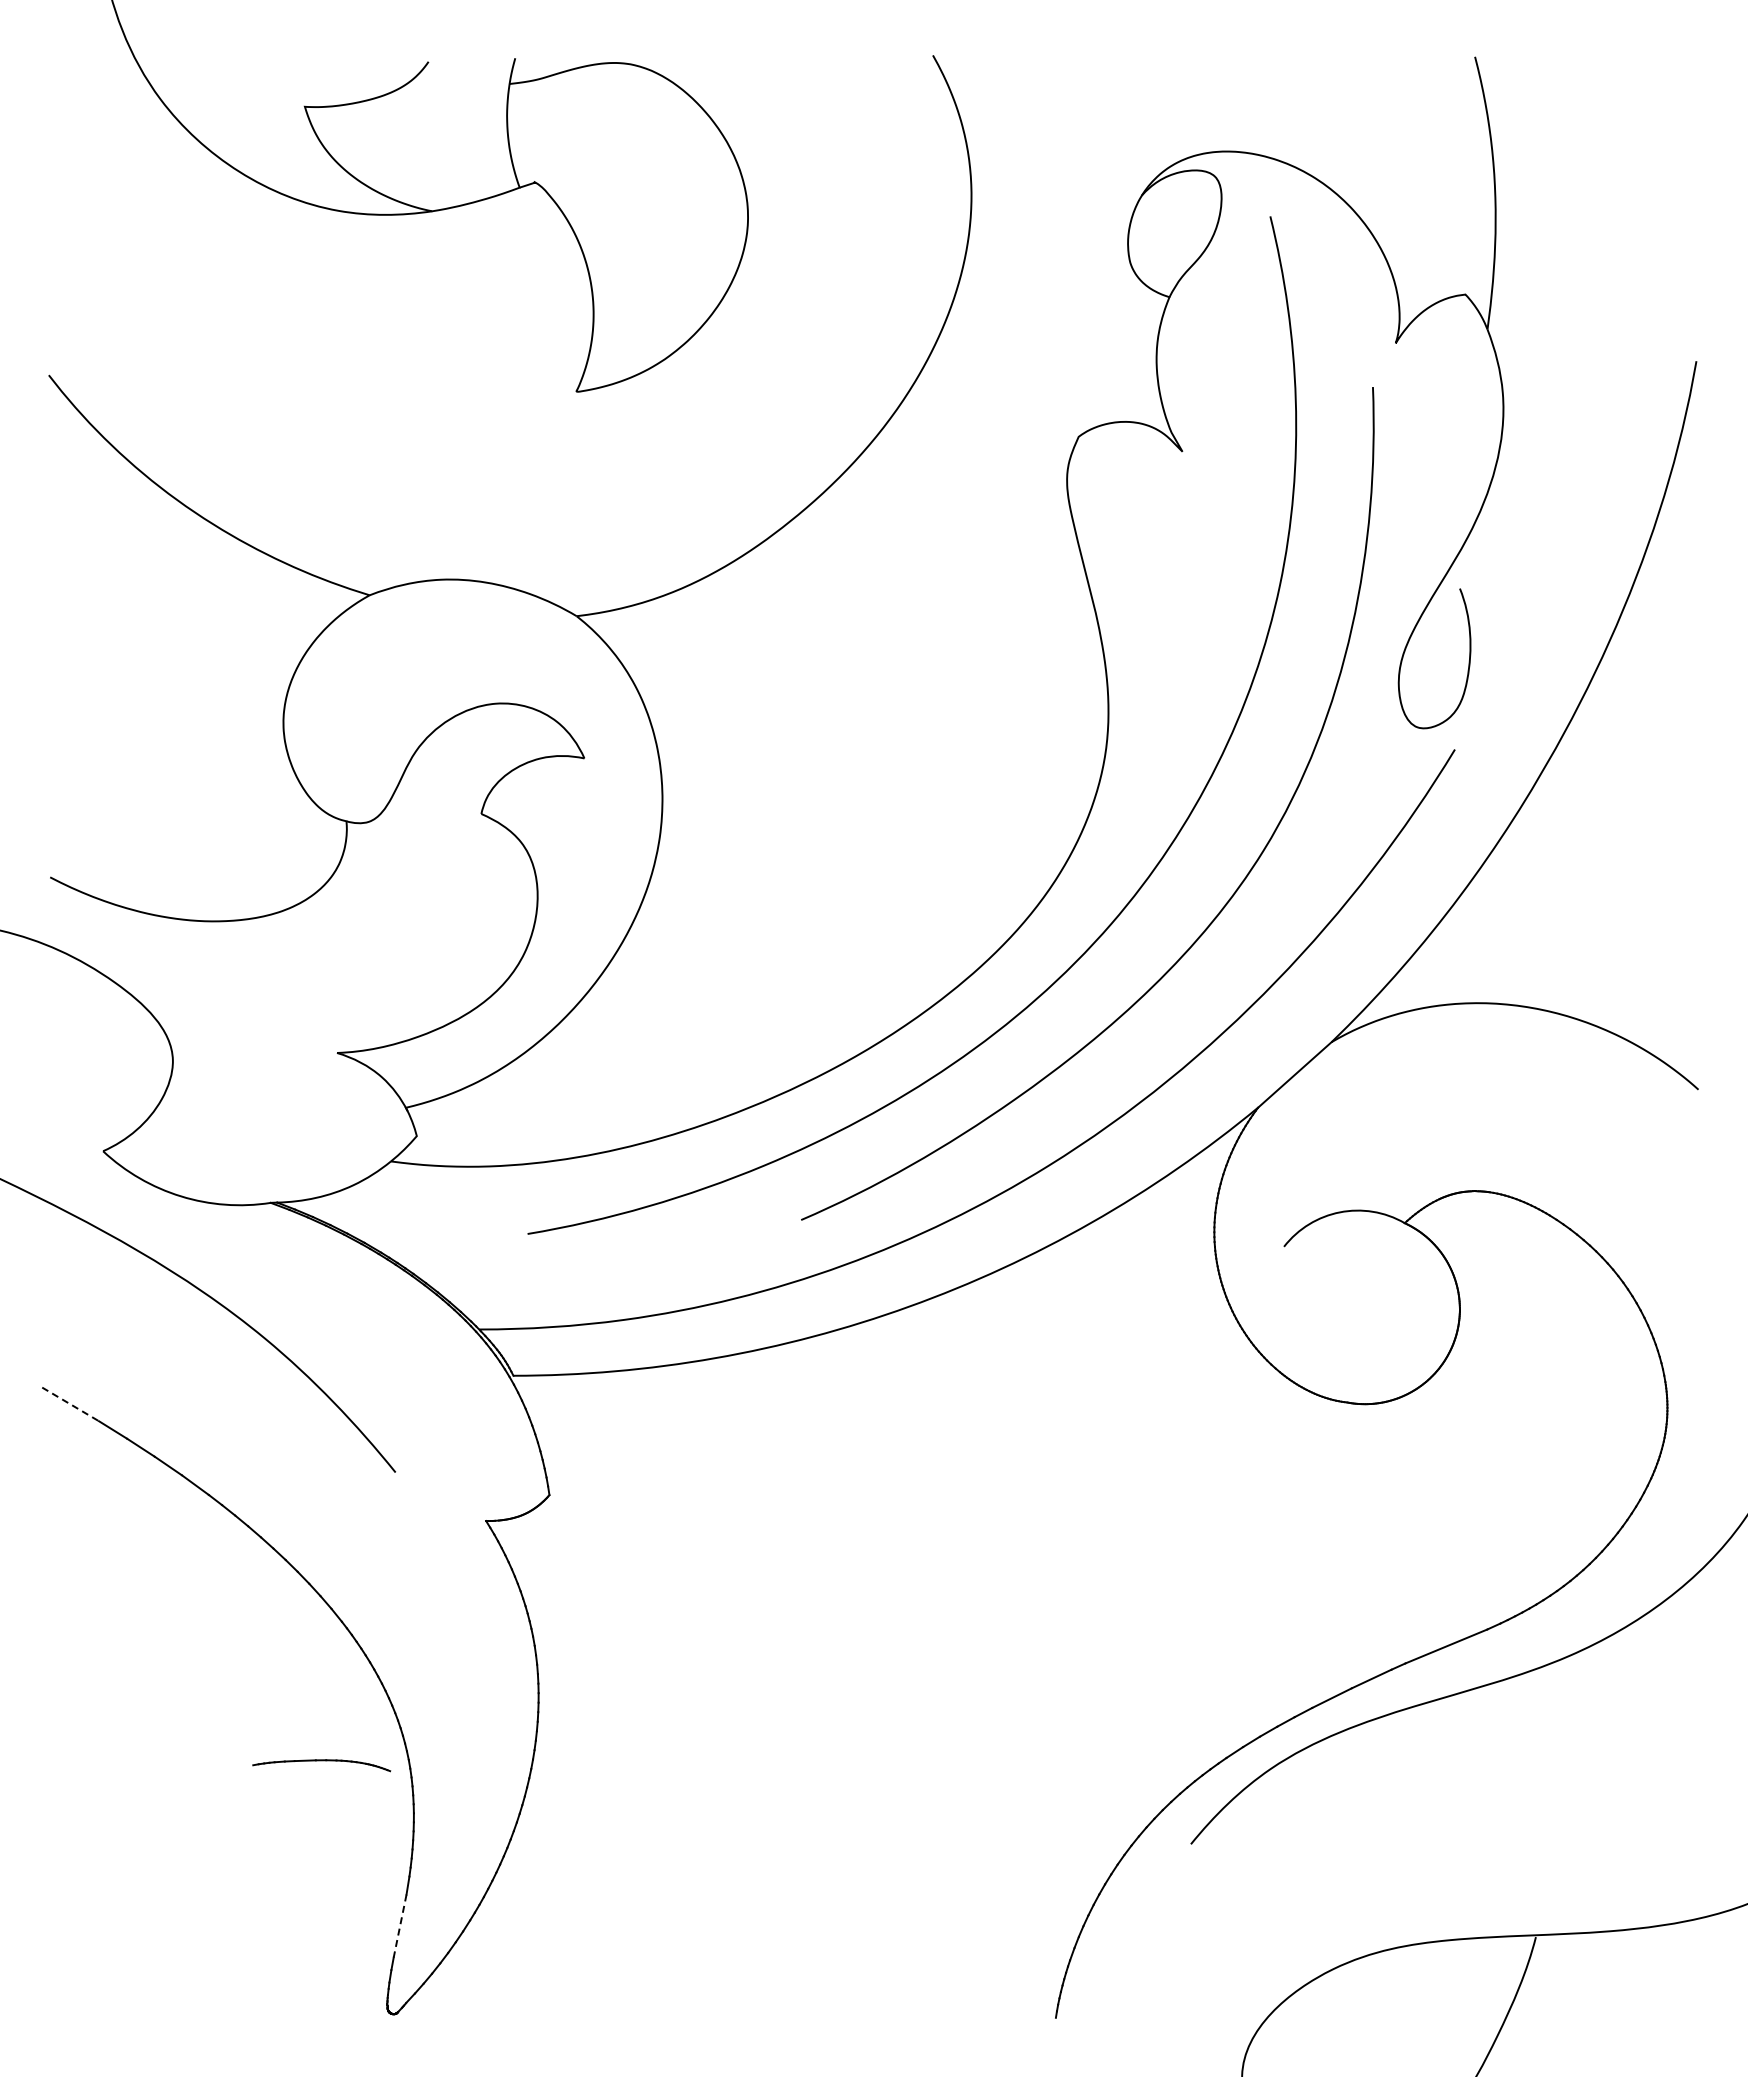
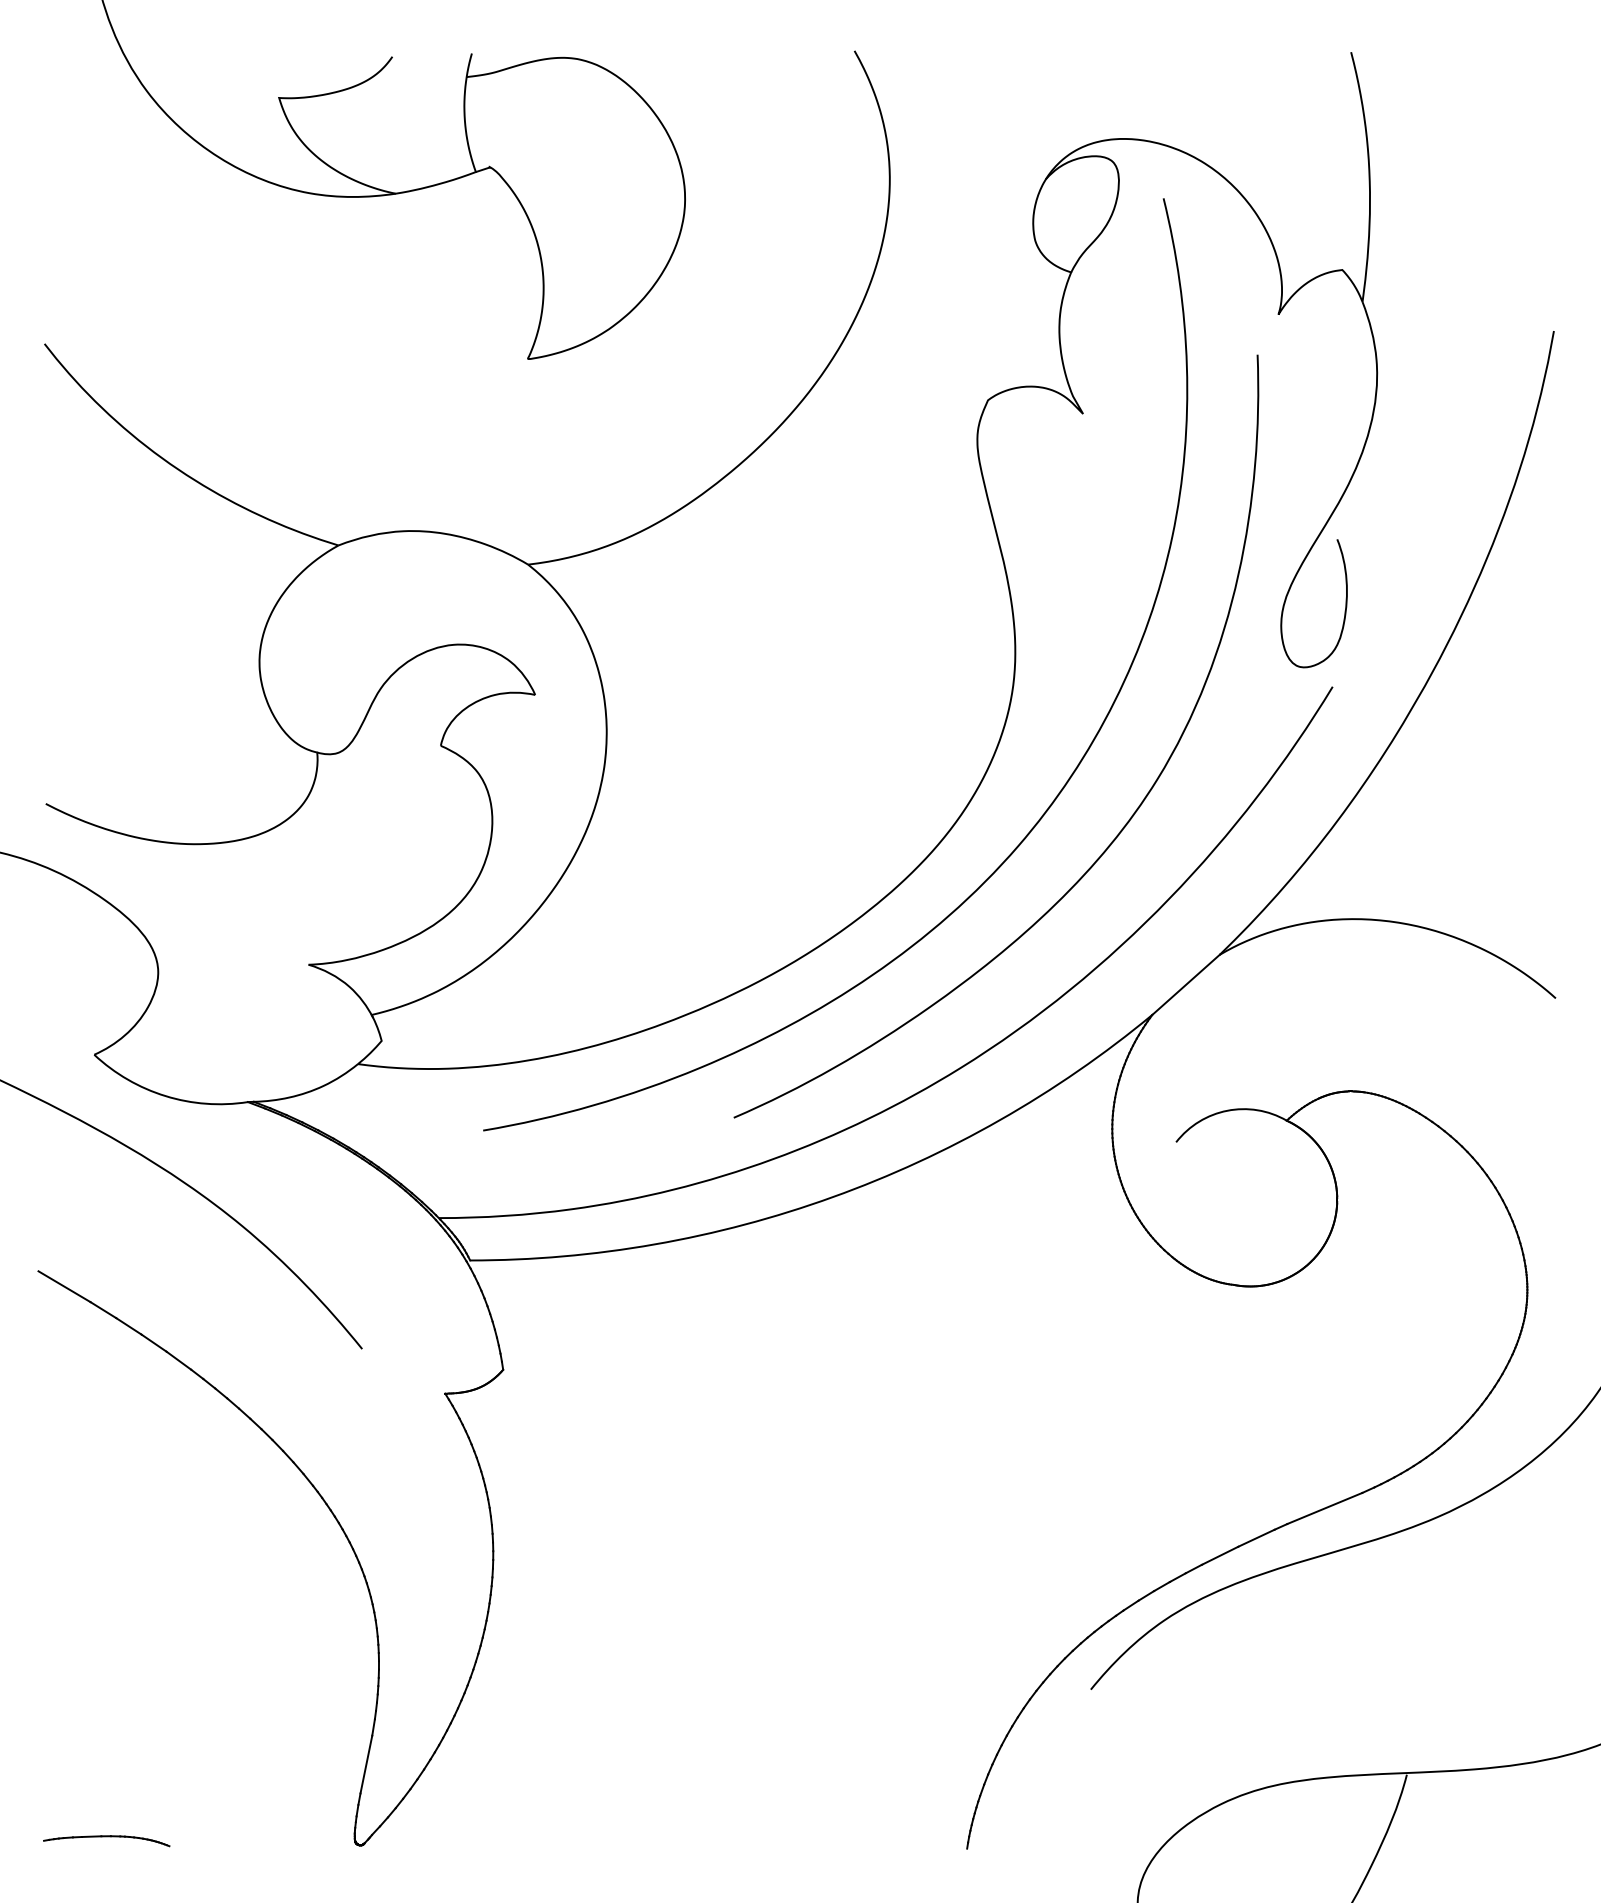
line: (71, 1404) -> (65, 1286), dashed -> solid
part: (321, 1765) -> (106, 1841), moved
line: (400, 1926) -> (366, 1764), dashed -> solid

